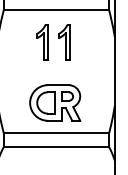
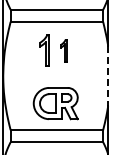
part: (63, 42) -> (63, 50), size x0.7
line: (115, 72) -> (108, 76), solid -> dashed

